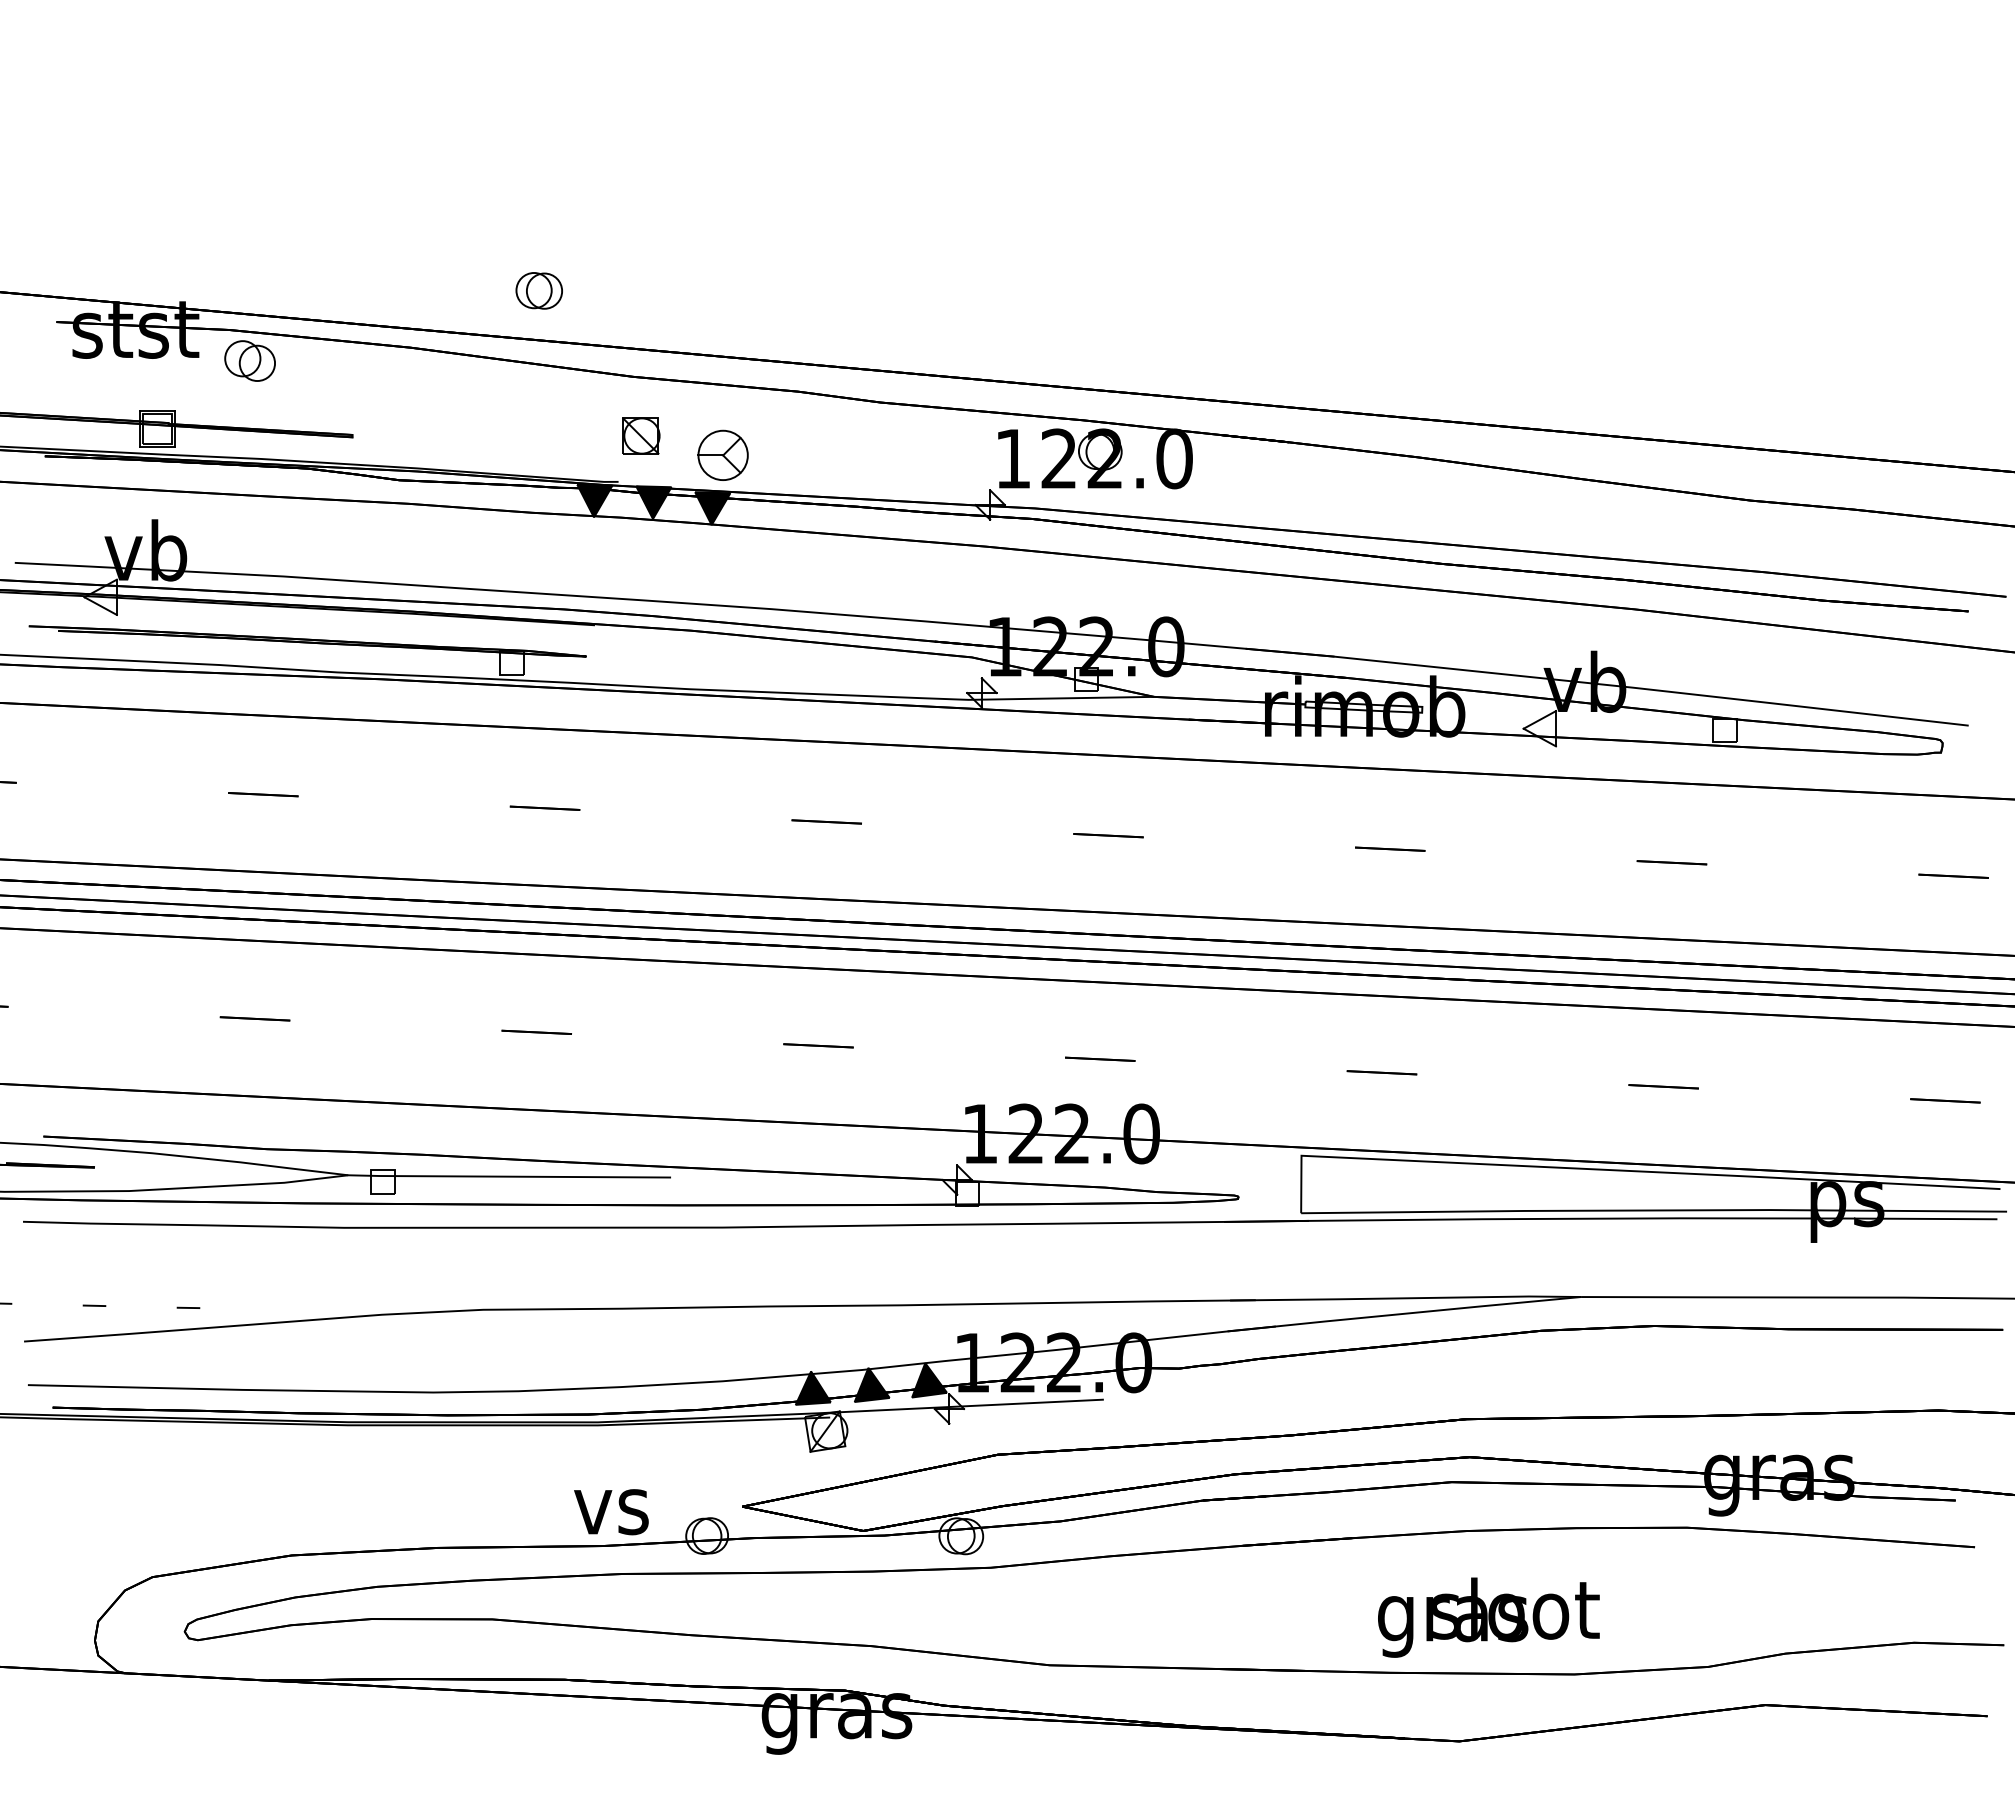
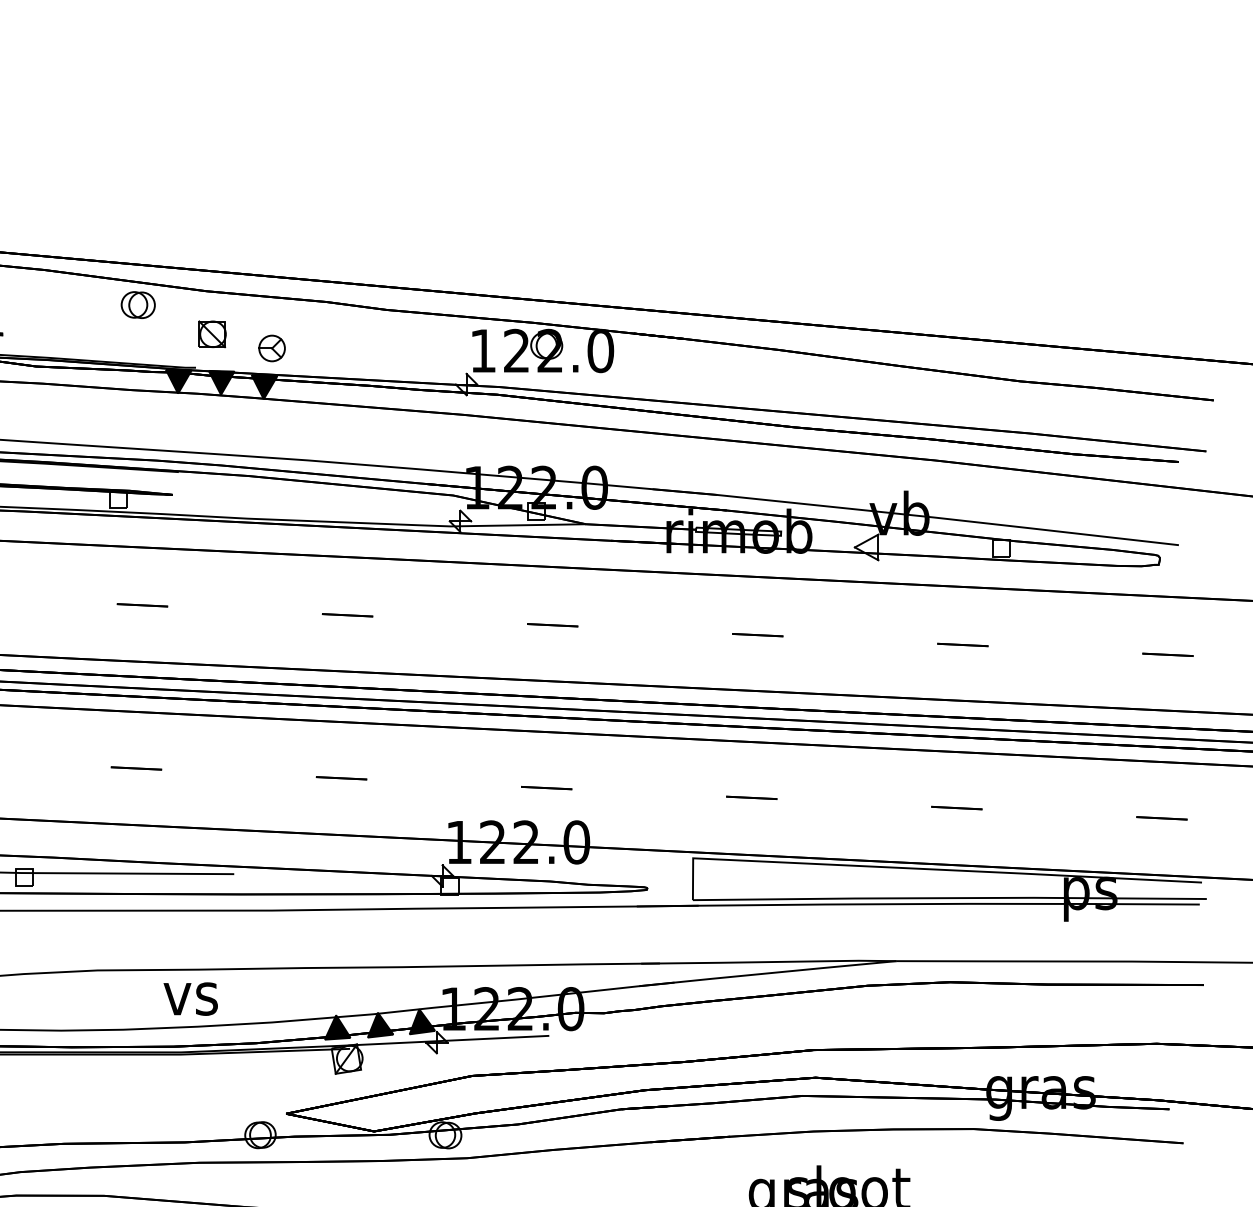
part: (538, 290) -> (137, 304), moved
part: (722, 455) -> (271, 348), size x0.71
text: (611, 1512) -> (190, 999), moved

